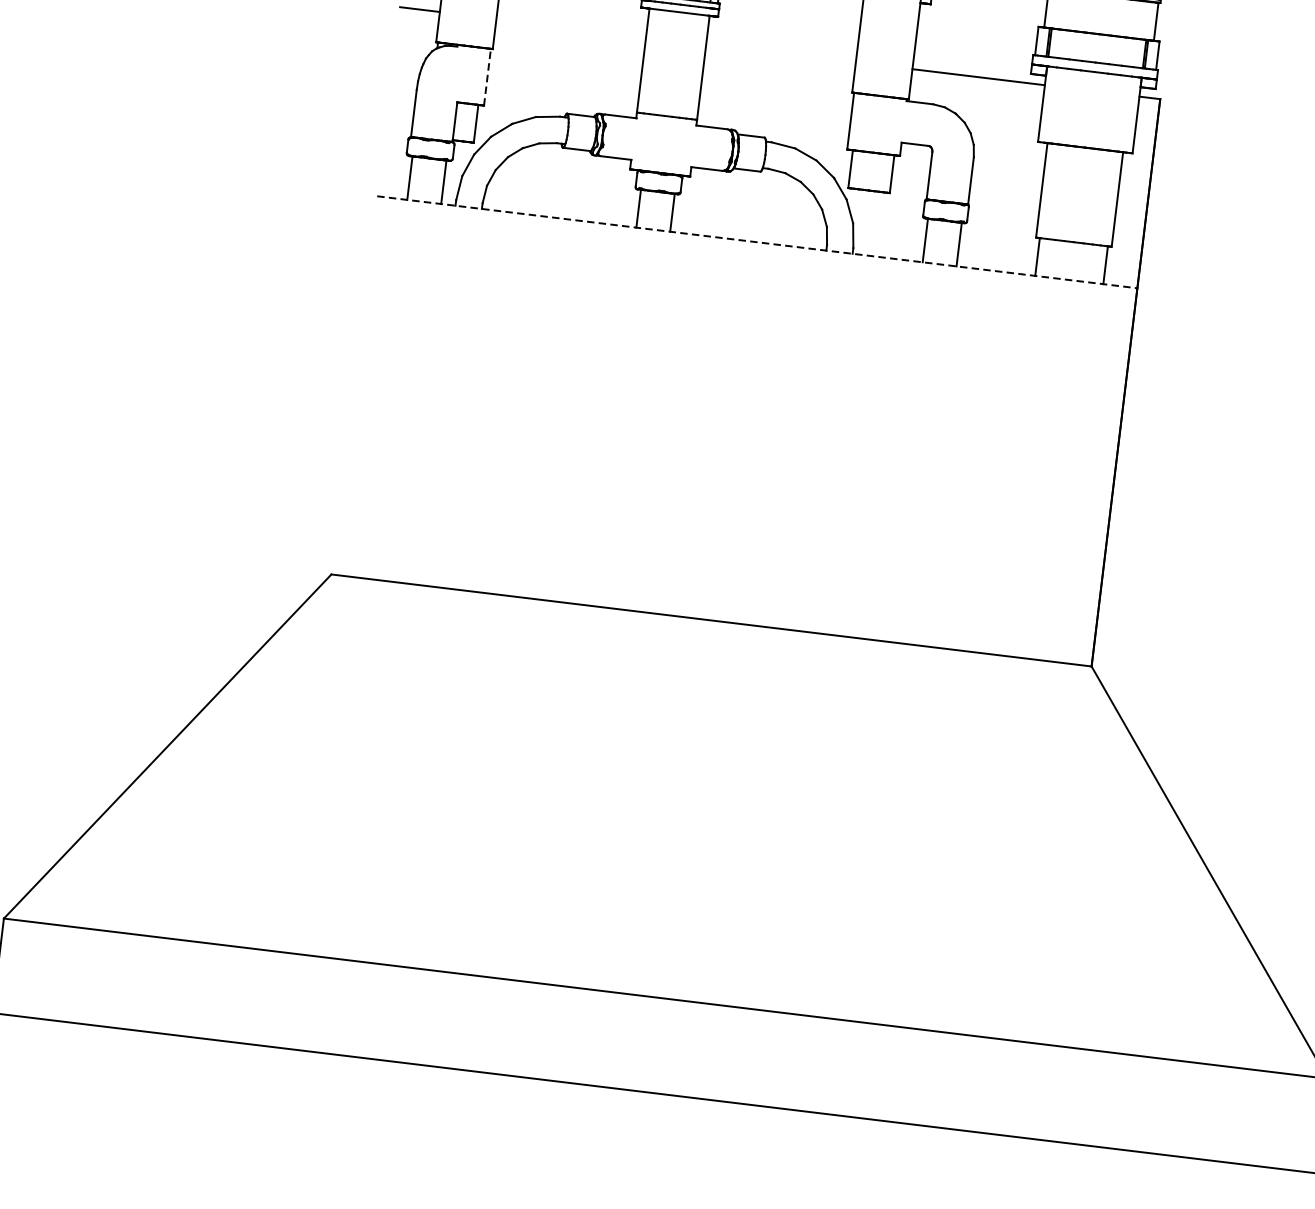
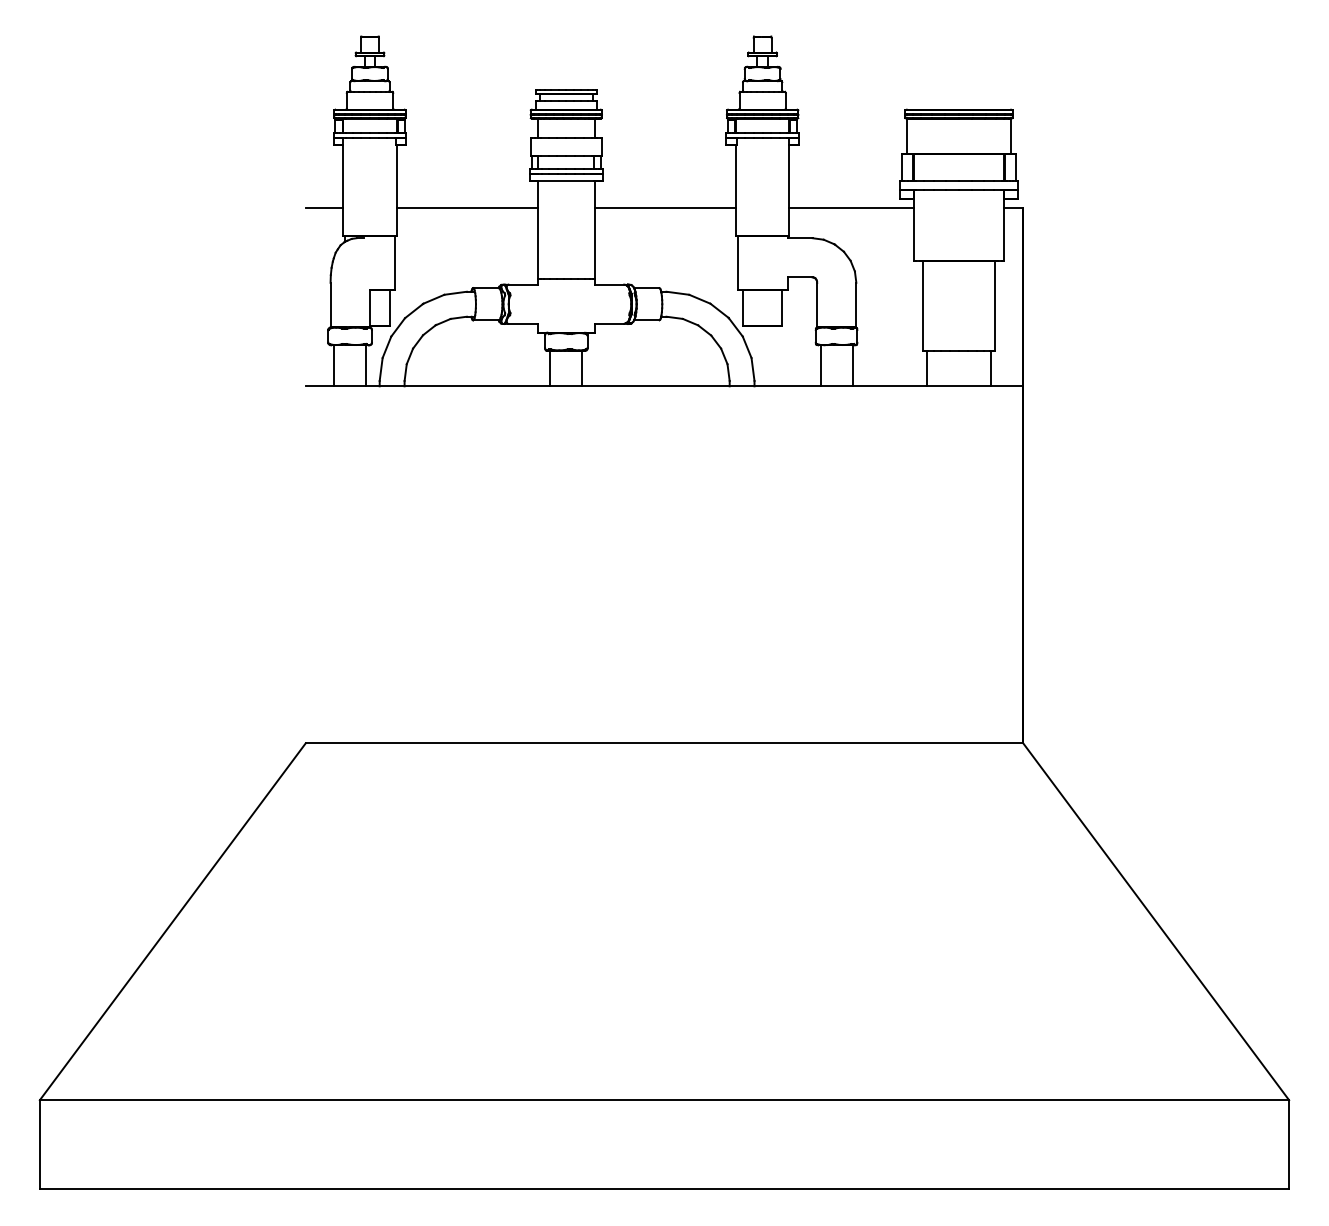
line: (570, 27) -> (466, 207), added
line: (780, 52) -> (664, 207), added
line: (486, 77) -> (394, 263), dashed -> solid
line: (757, 242) -> (664, 386), dashed -> solid

